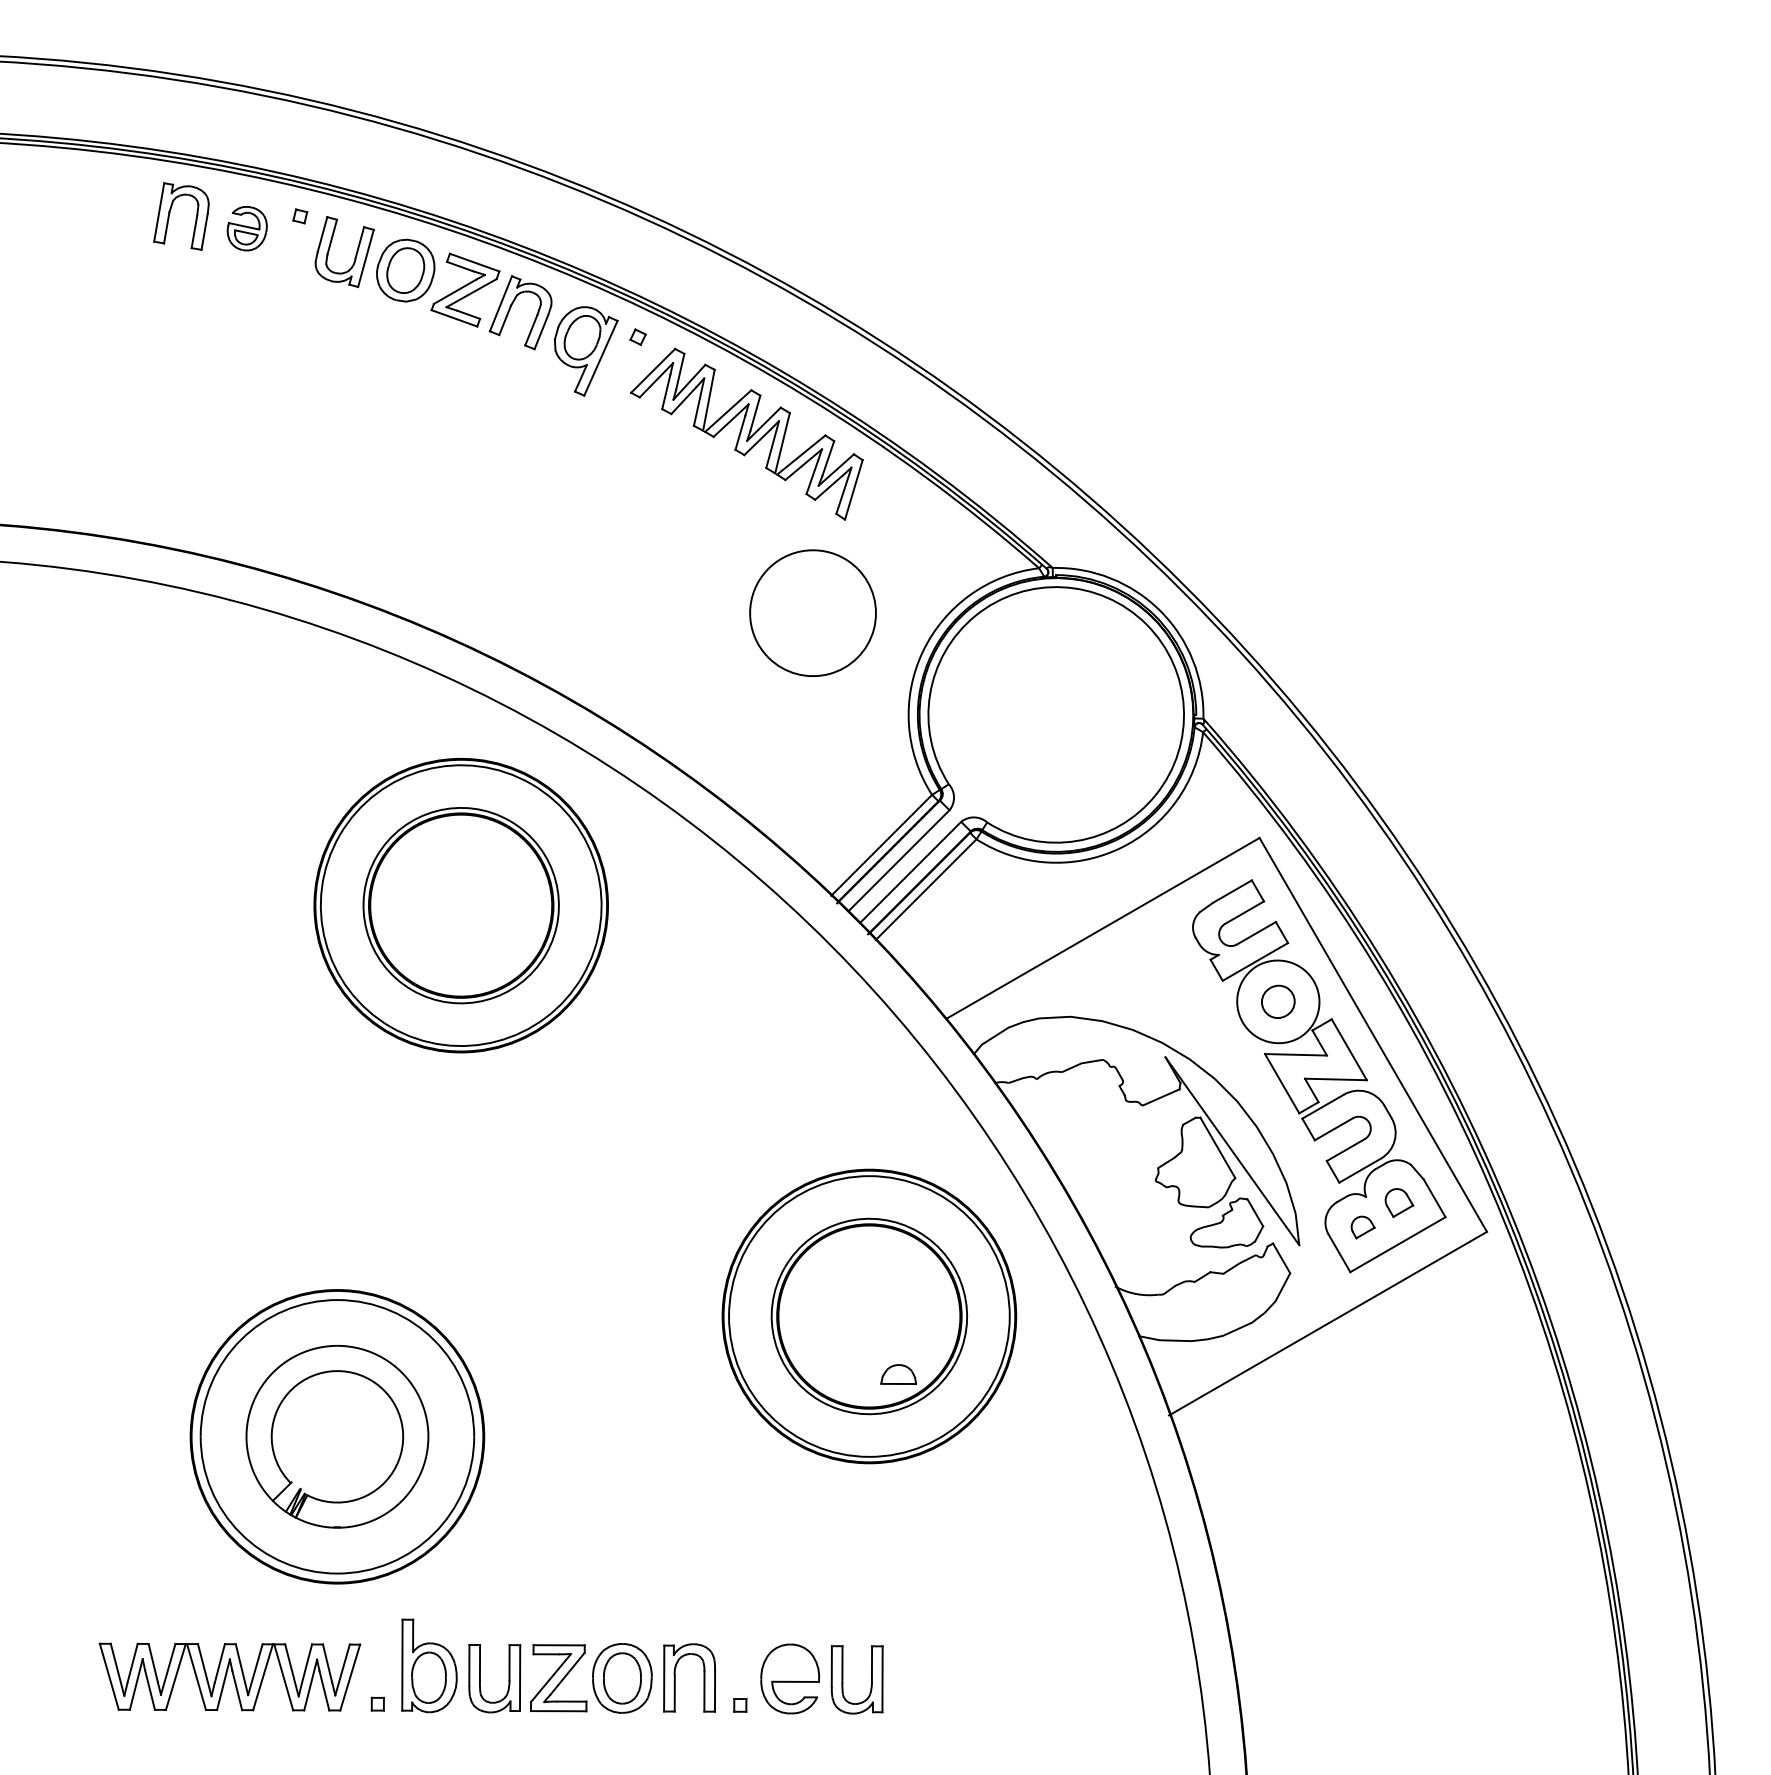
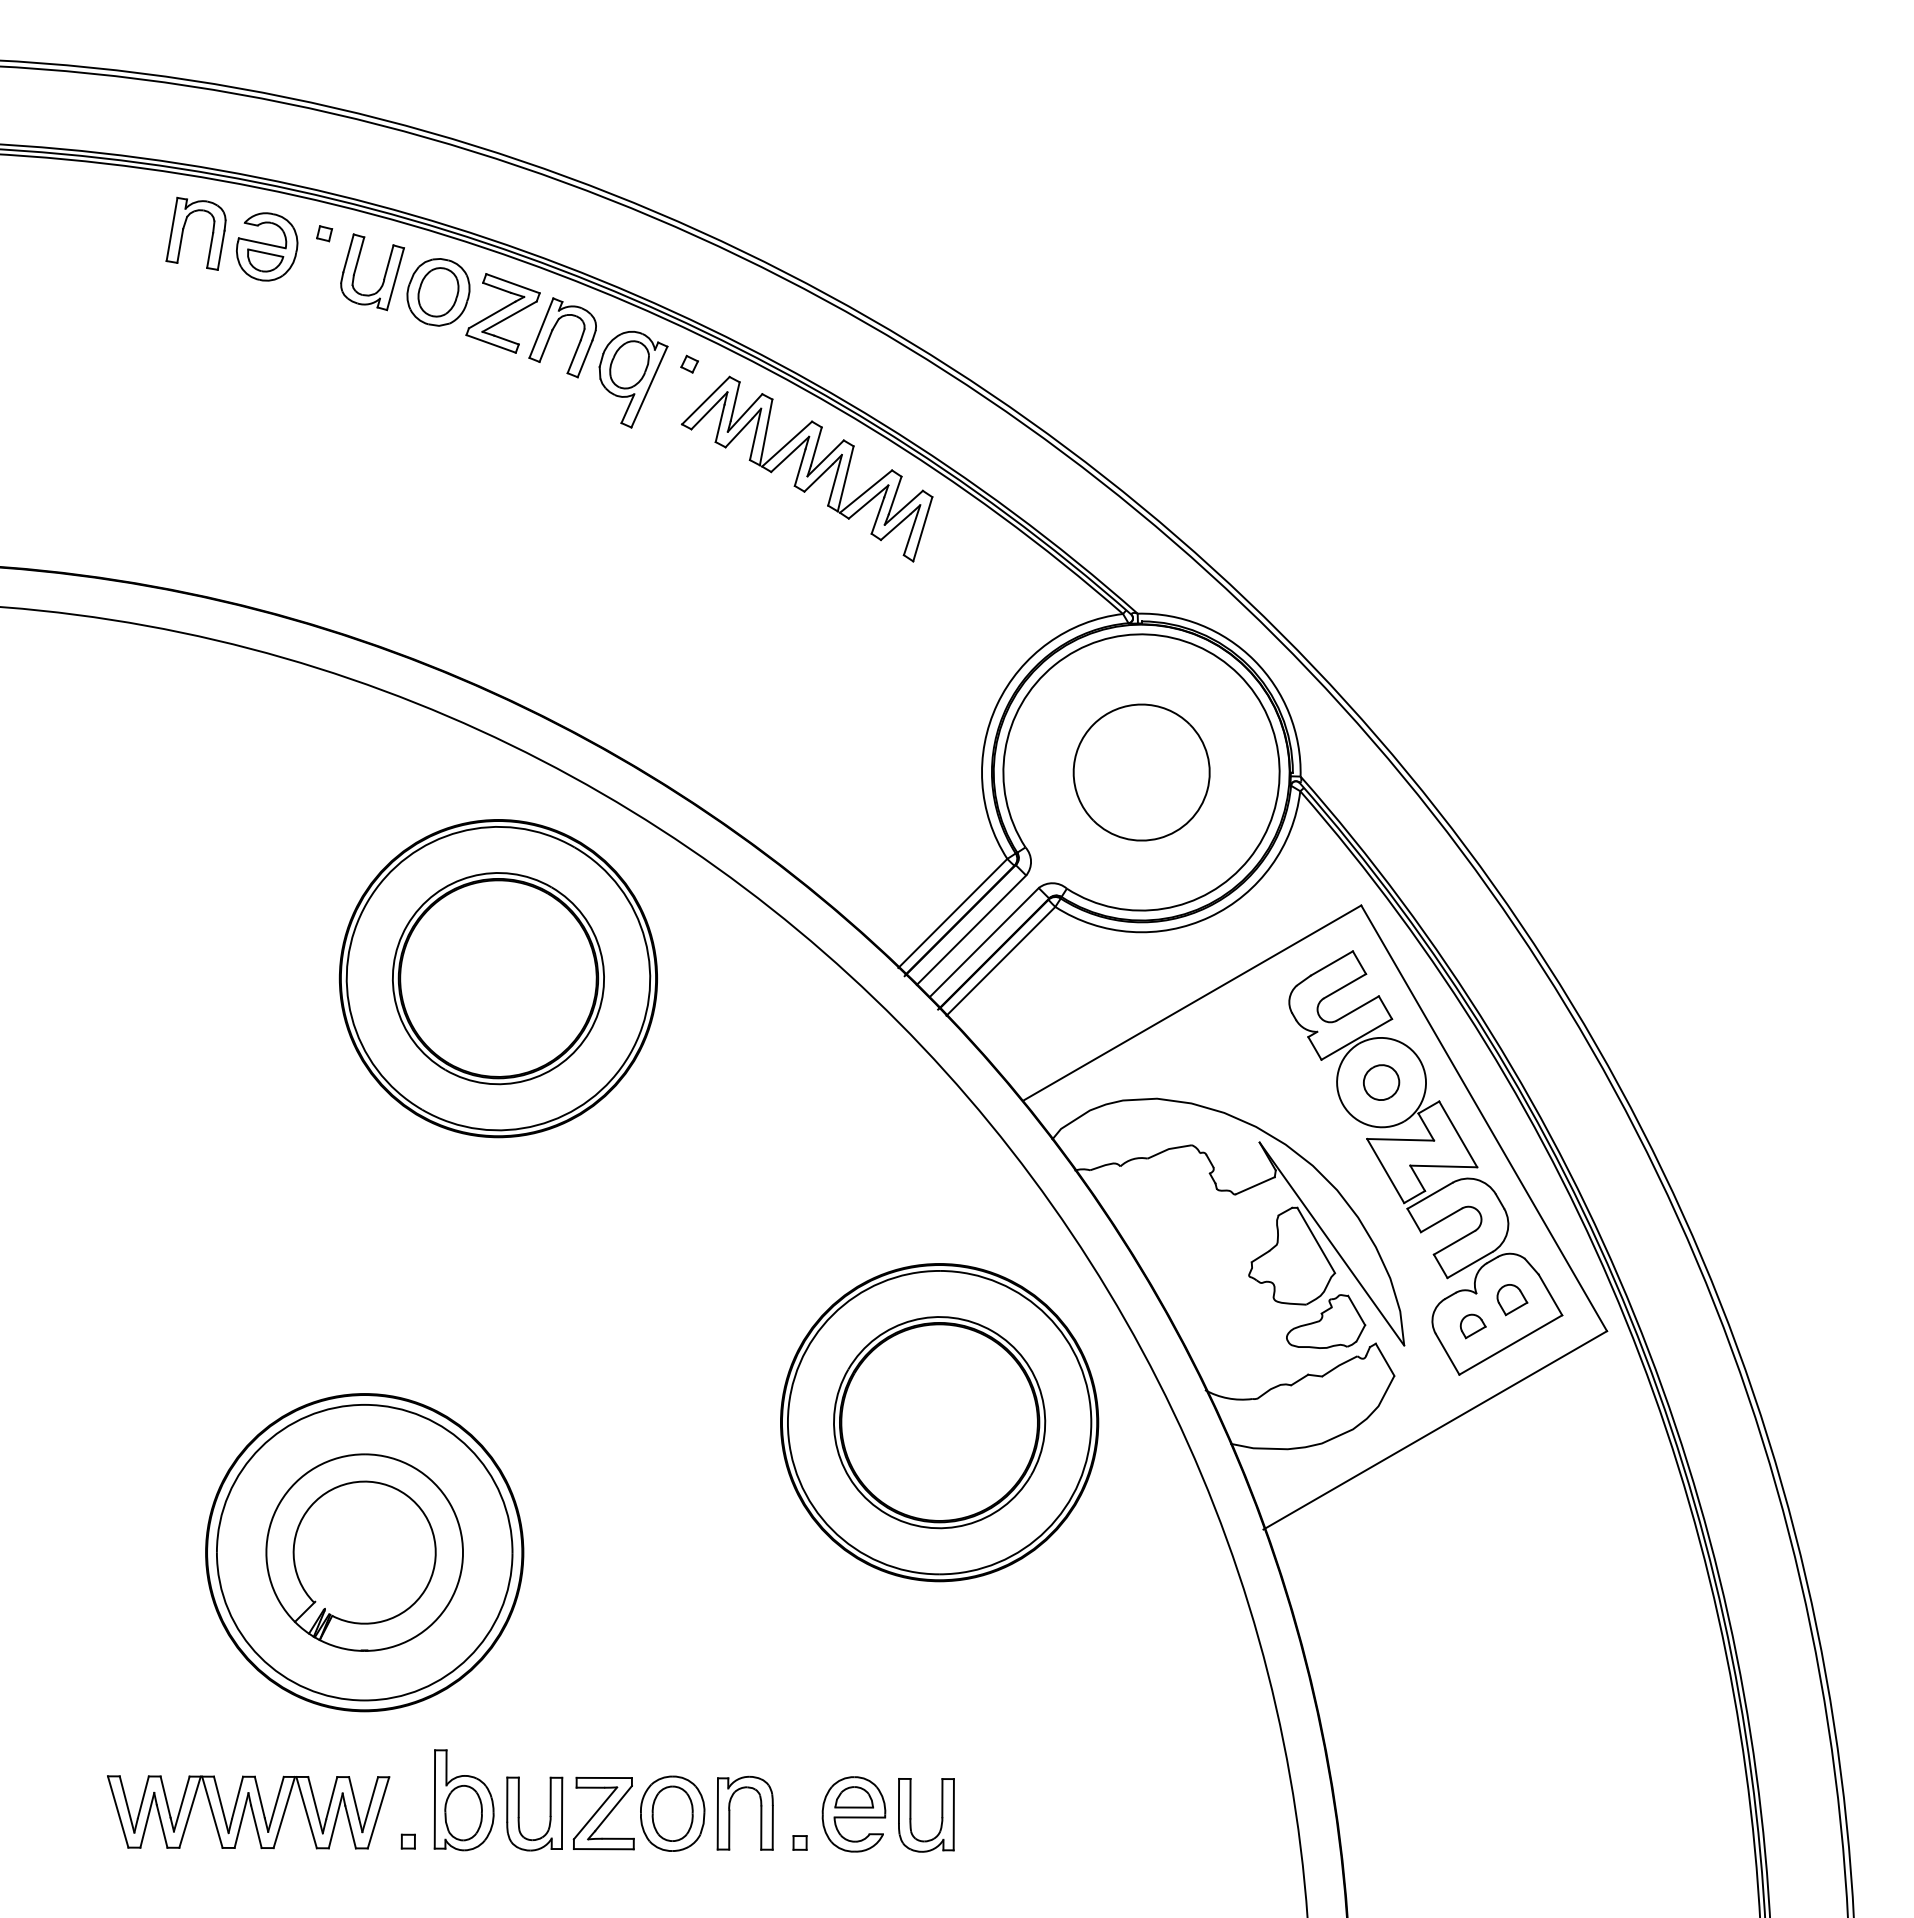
part: (247, 228) -> (267, 246), size x1.43
part: (812, 613) -> (1141, 772), moved
part: (897, 1374) -> (853, 1797), moved

